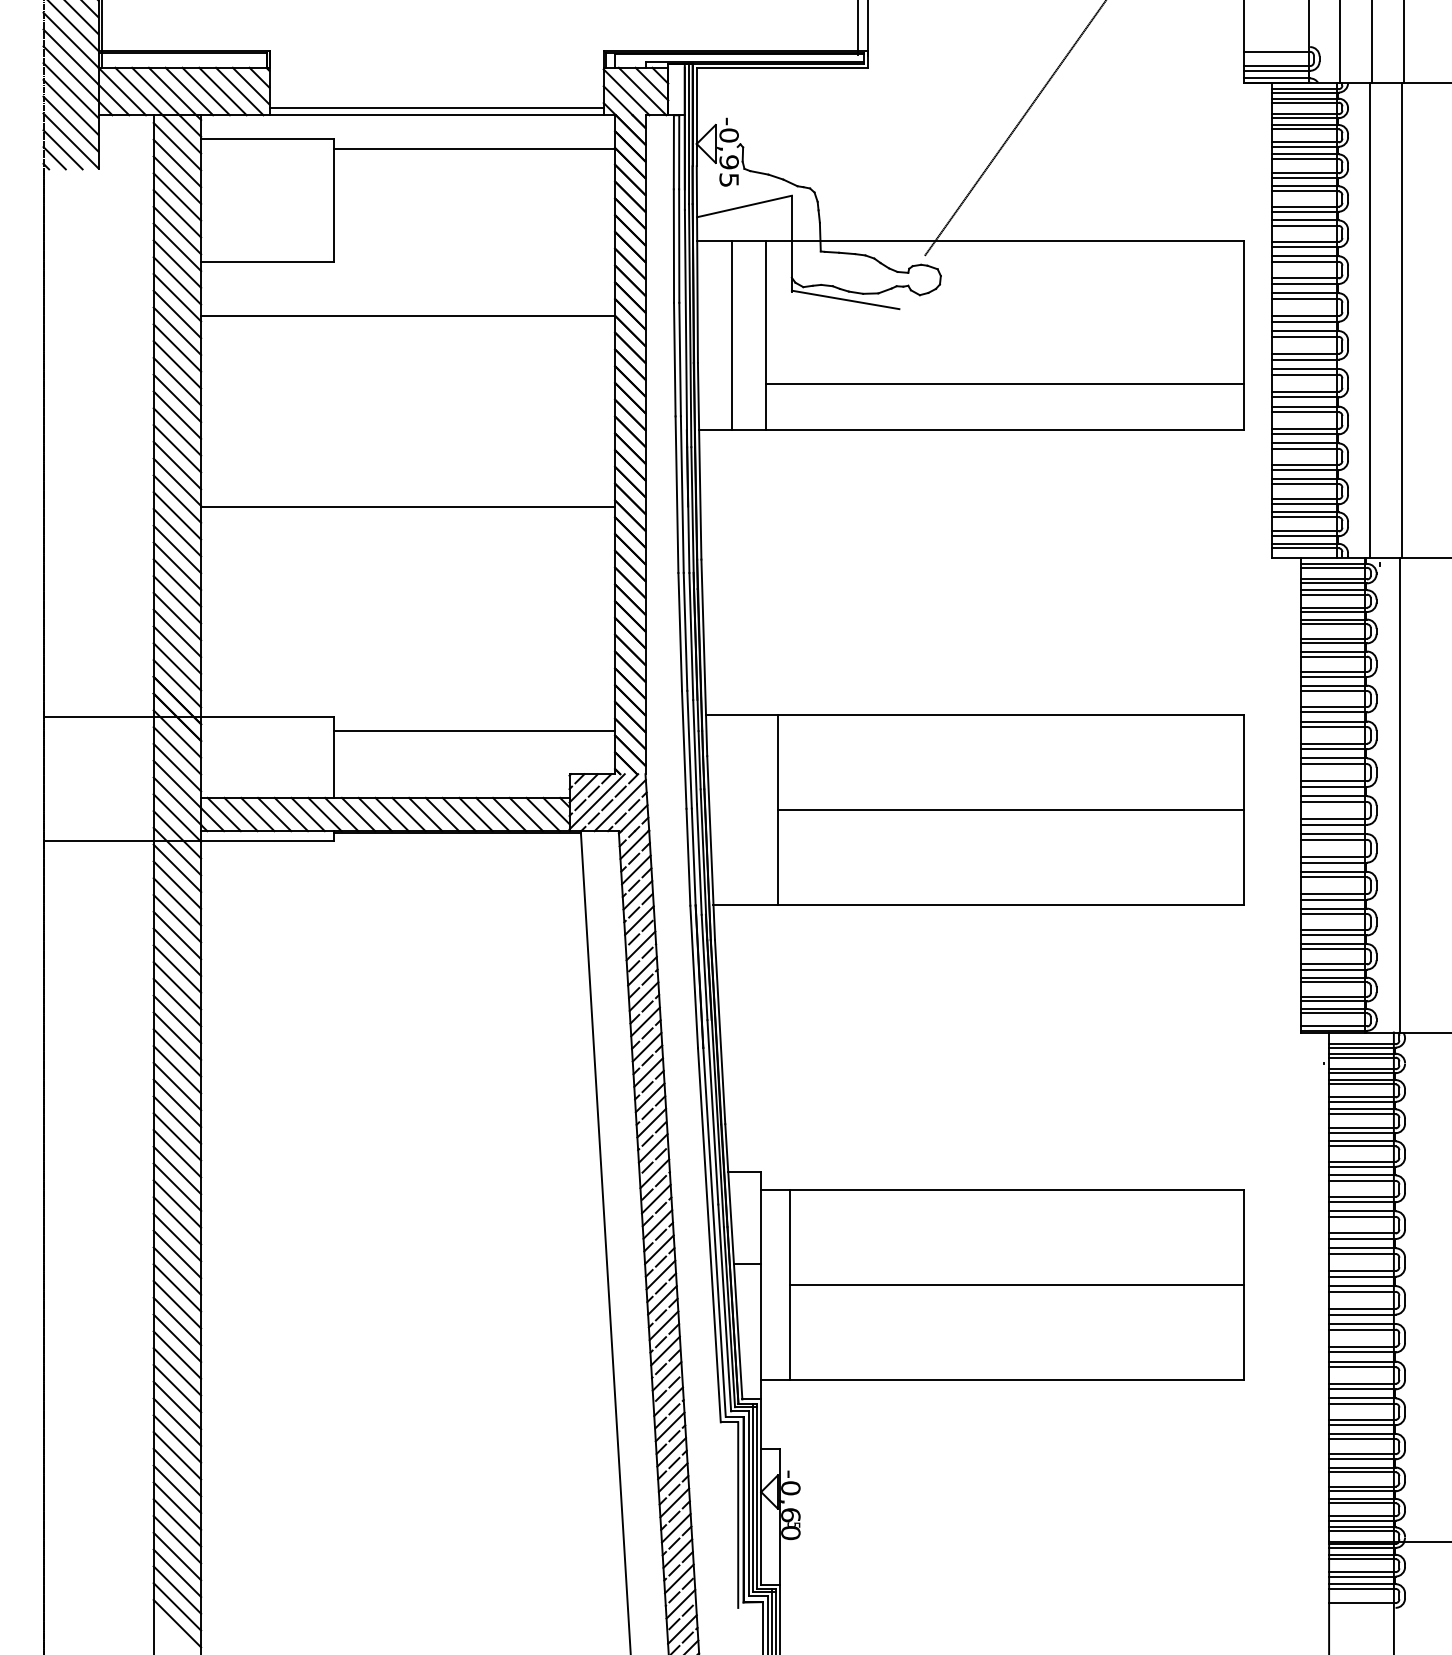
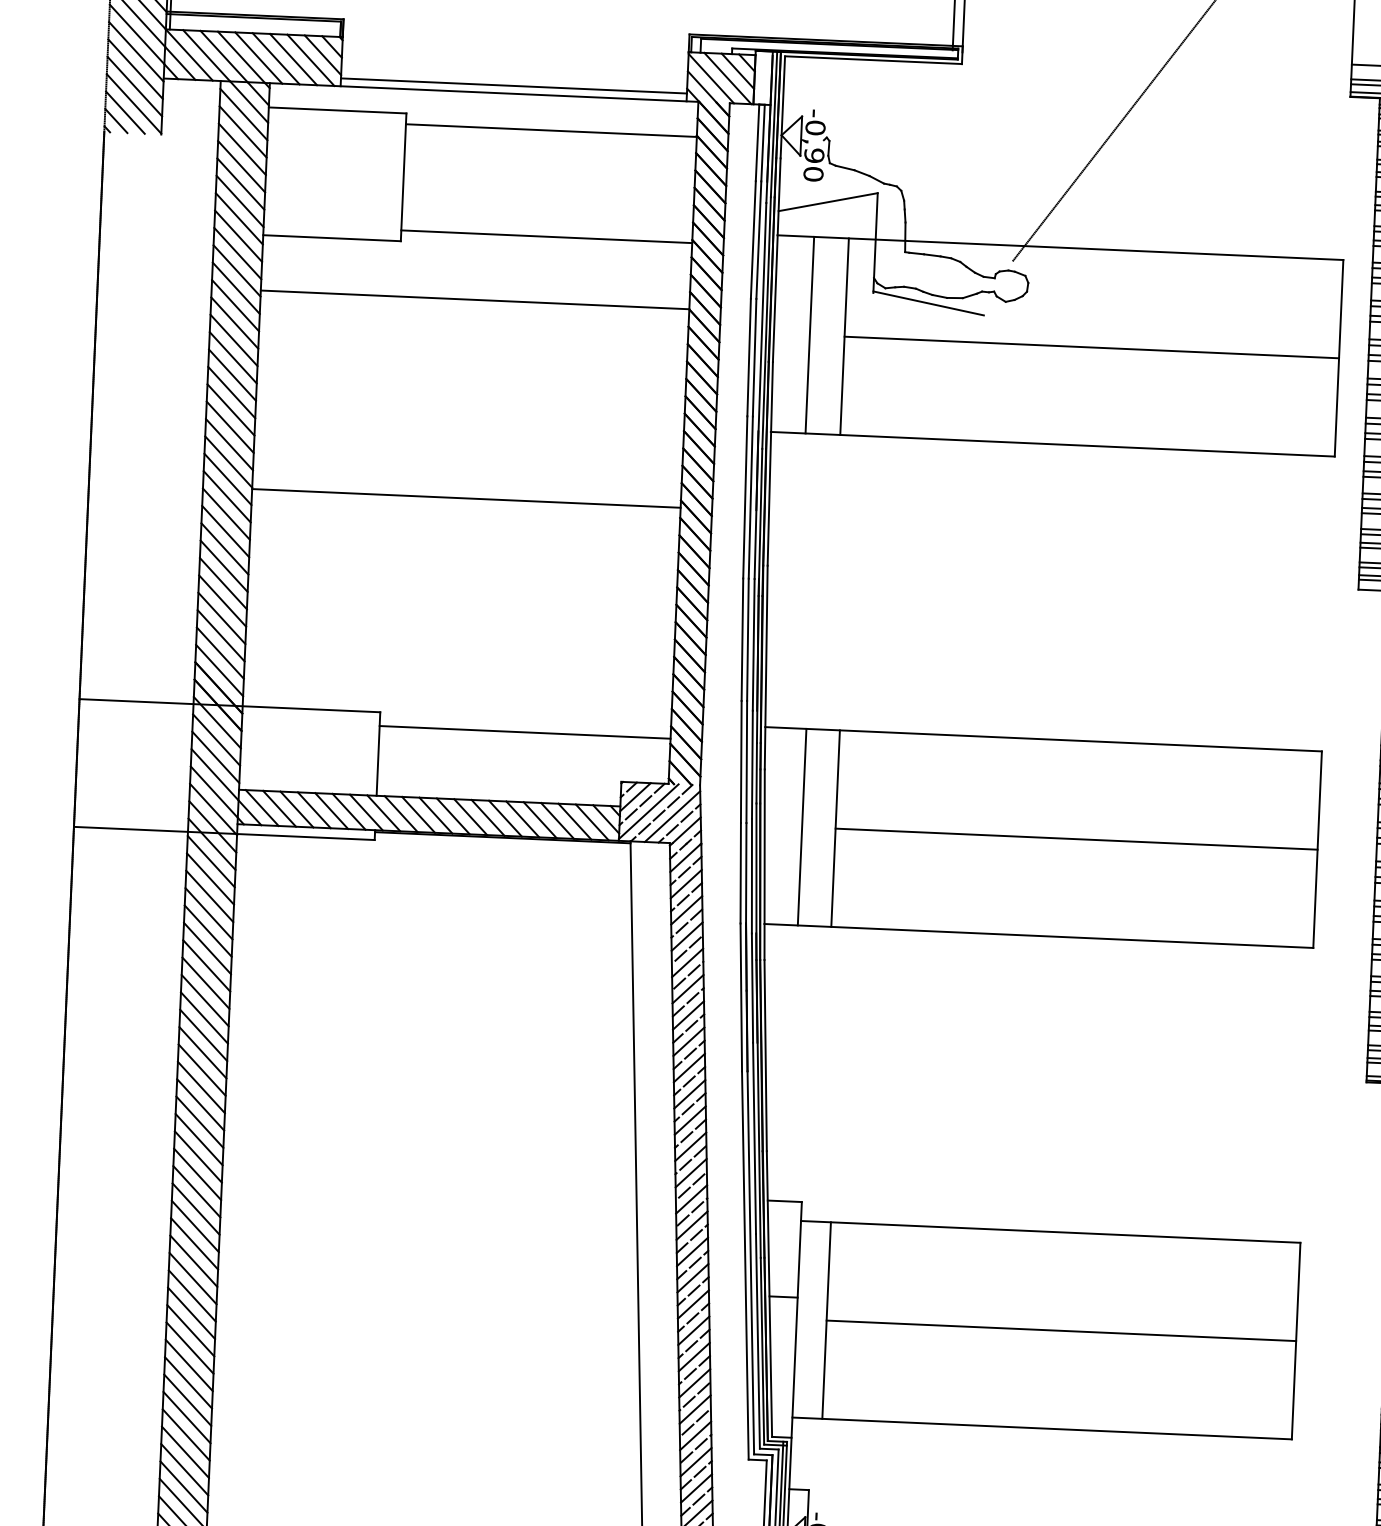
text: (728, 180) -> (812, 174), -0,95 -> -0,90
line: (474, 251) -> (546, 236), added
line: (1004, 383) -> (1091, 347), moved
line: (745, 810) -> (801, 827), added

